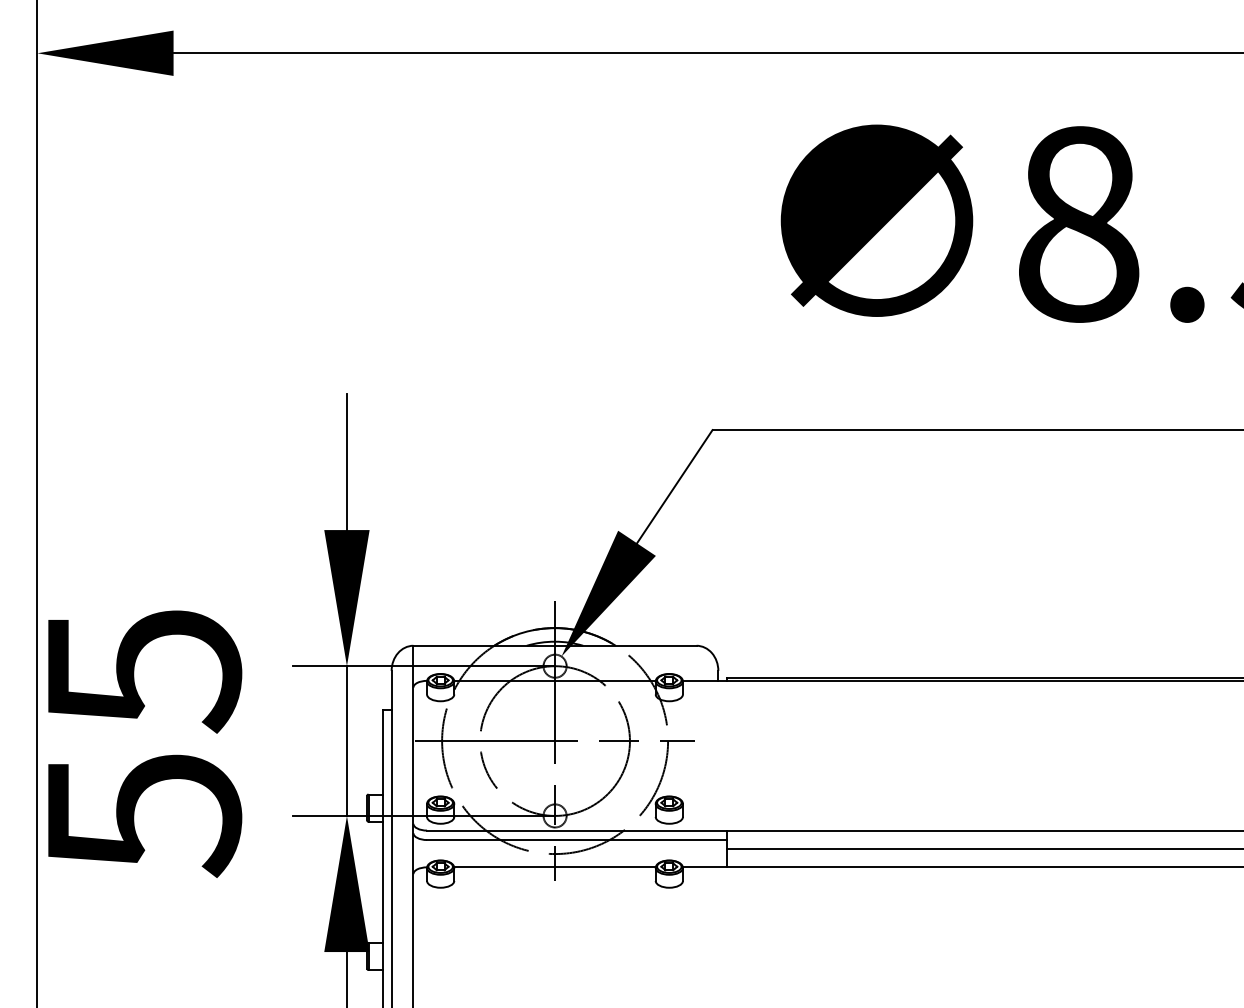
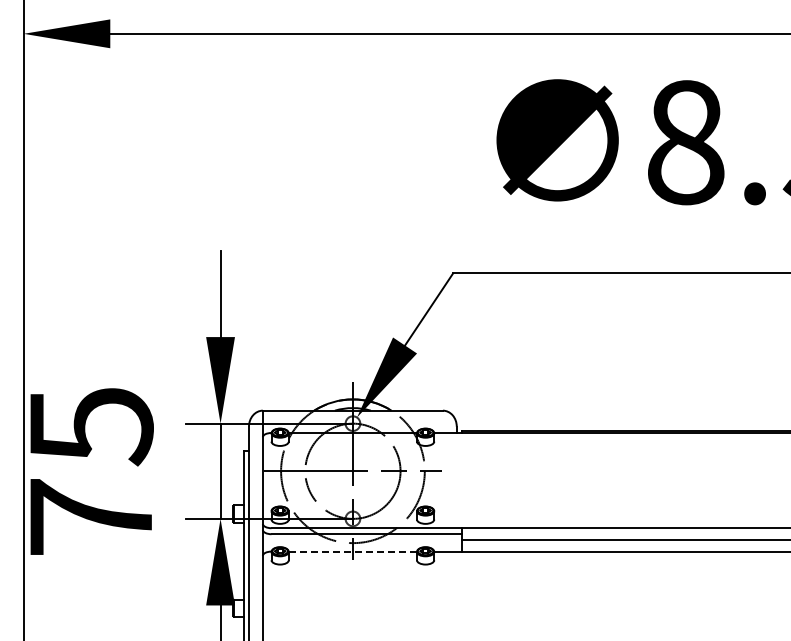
text: (144, 815) -> (91, 518), 55 -> 75
line: (554, 867) -> (352, 551), solid -> dashed

